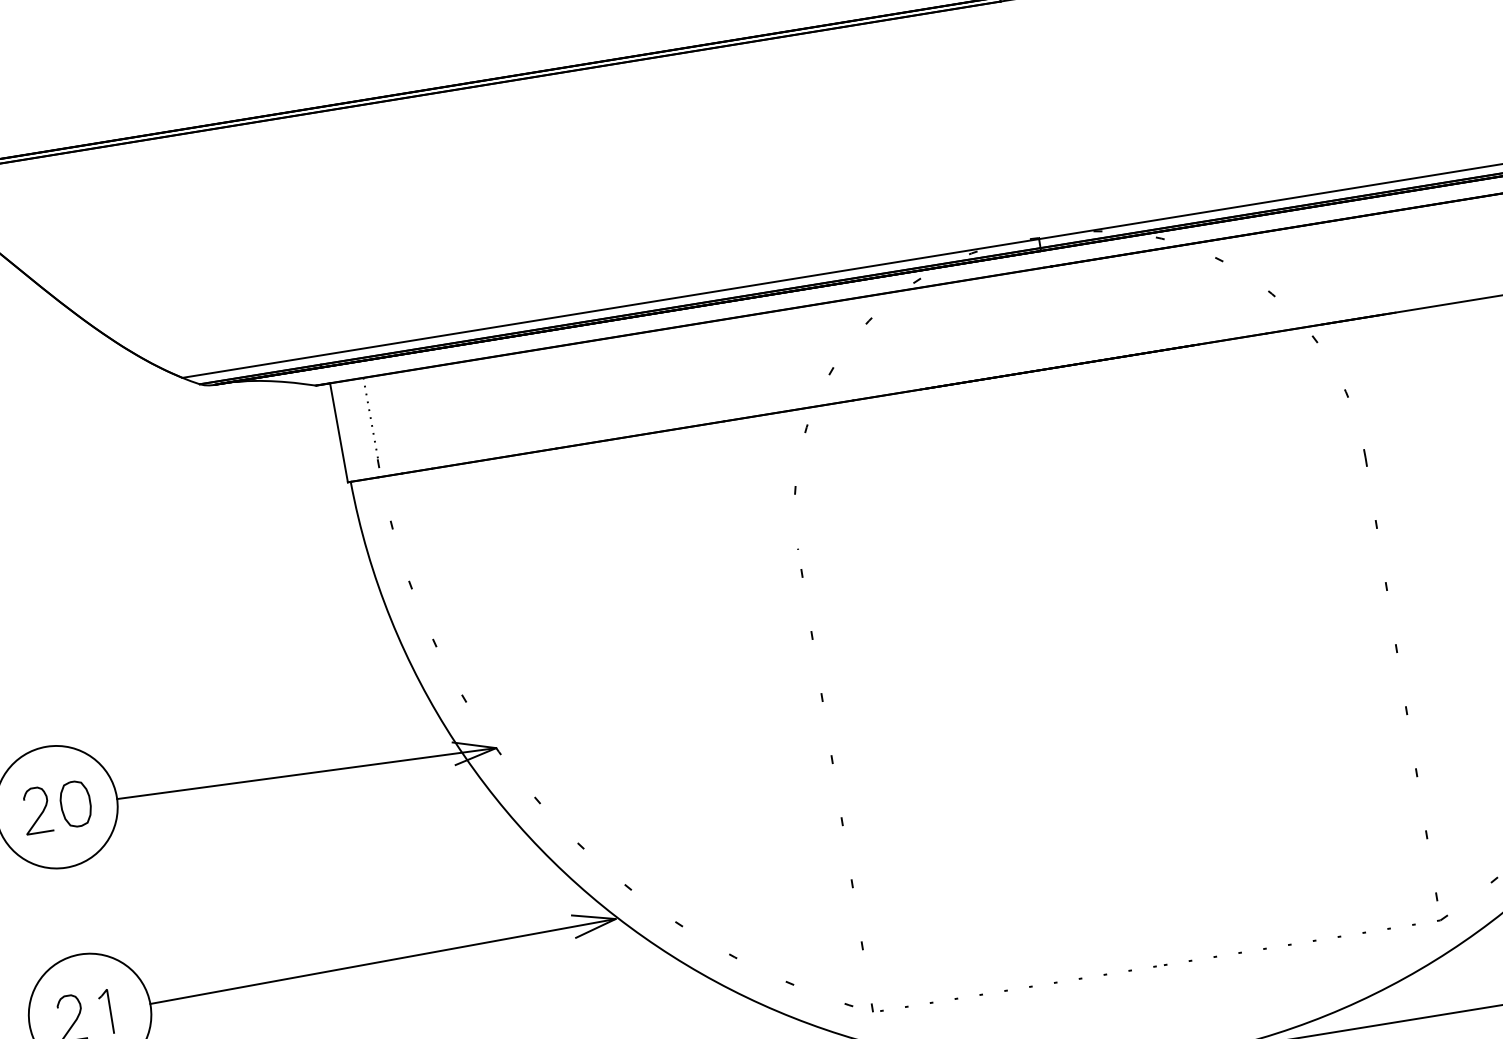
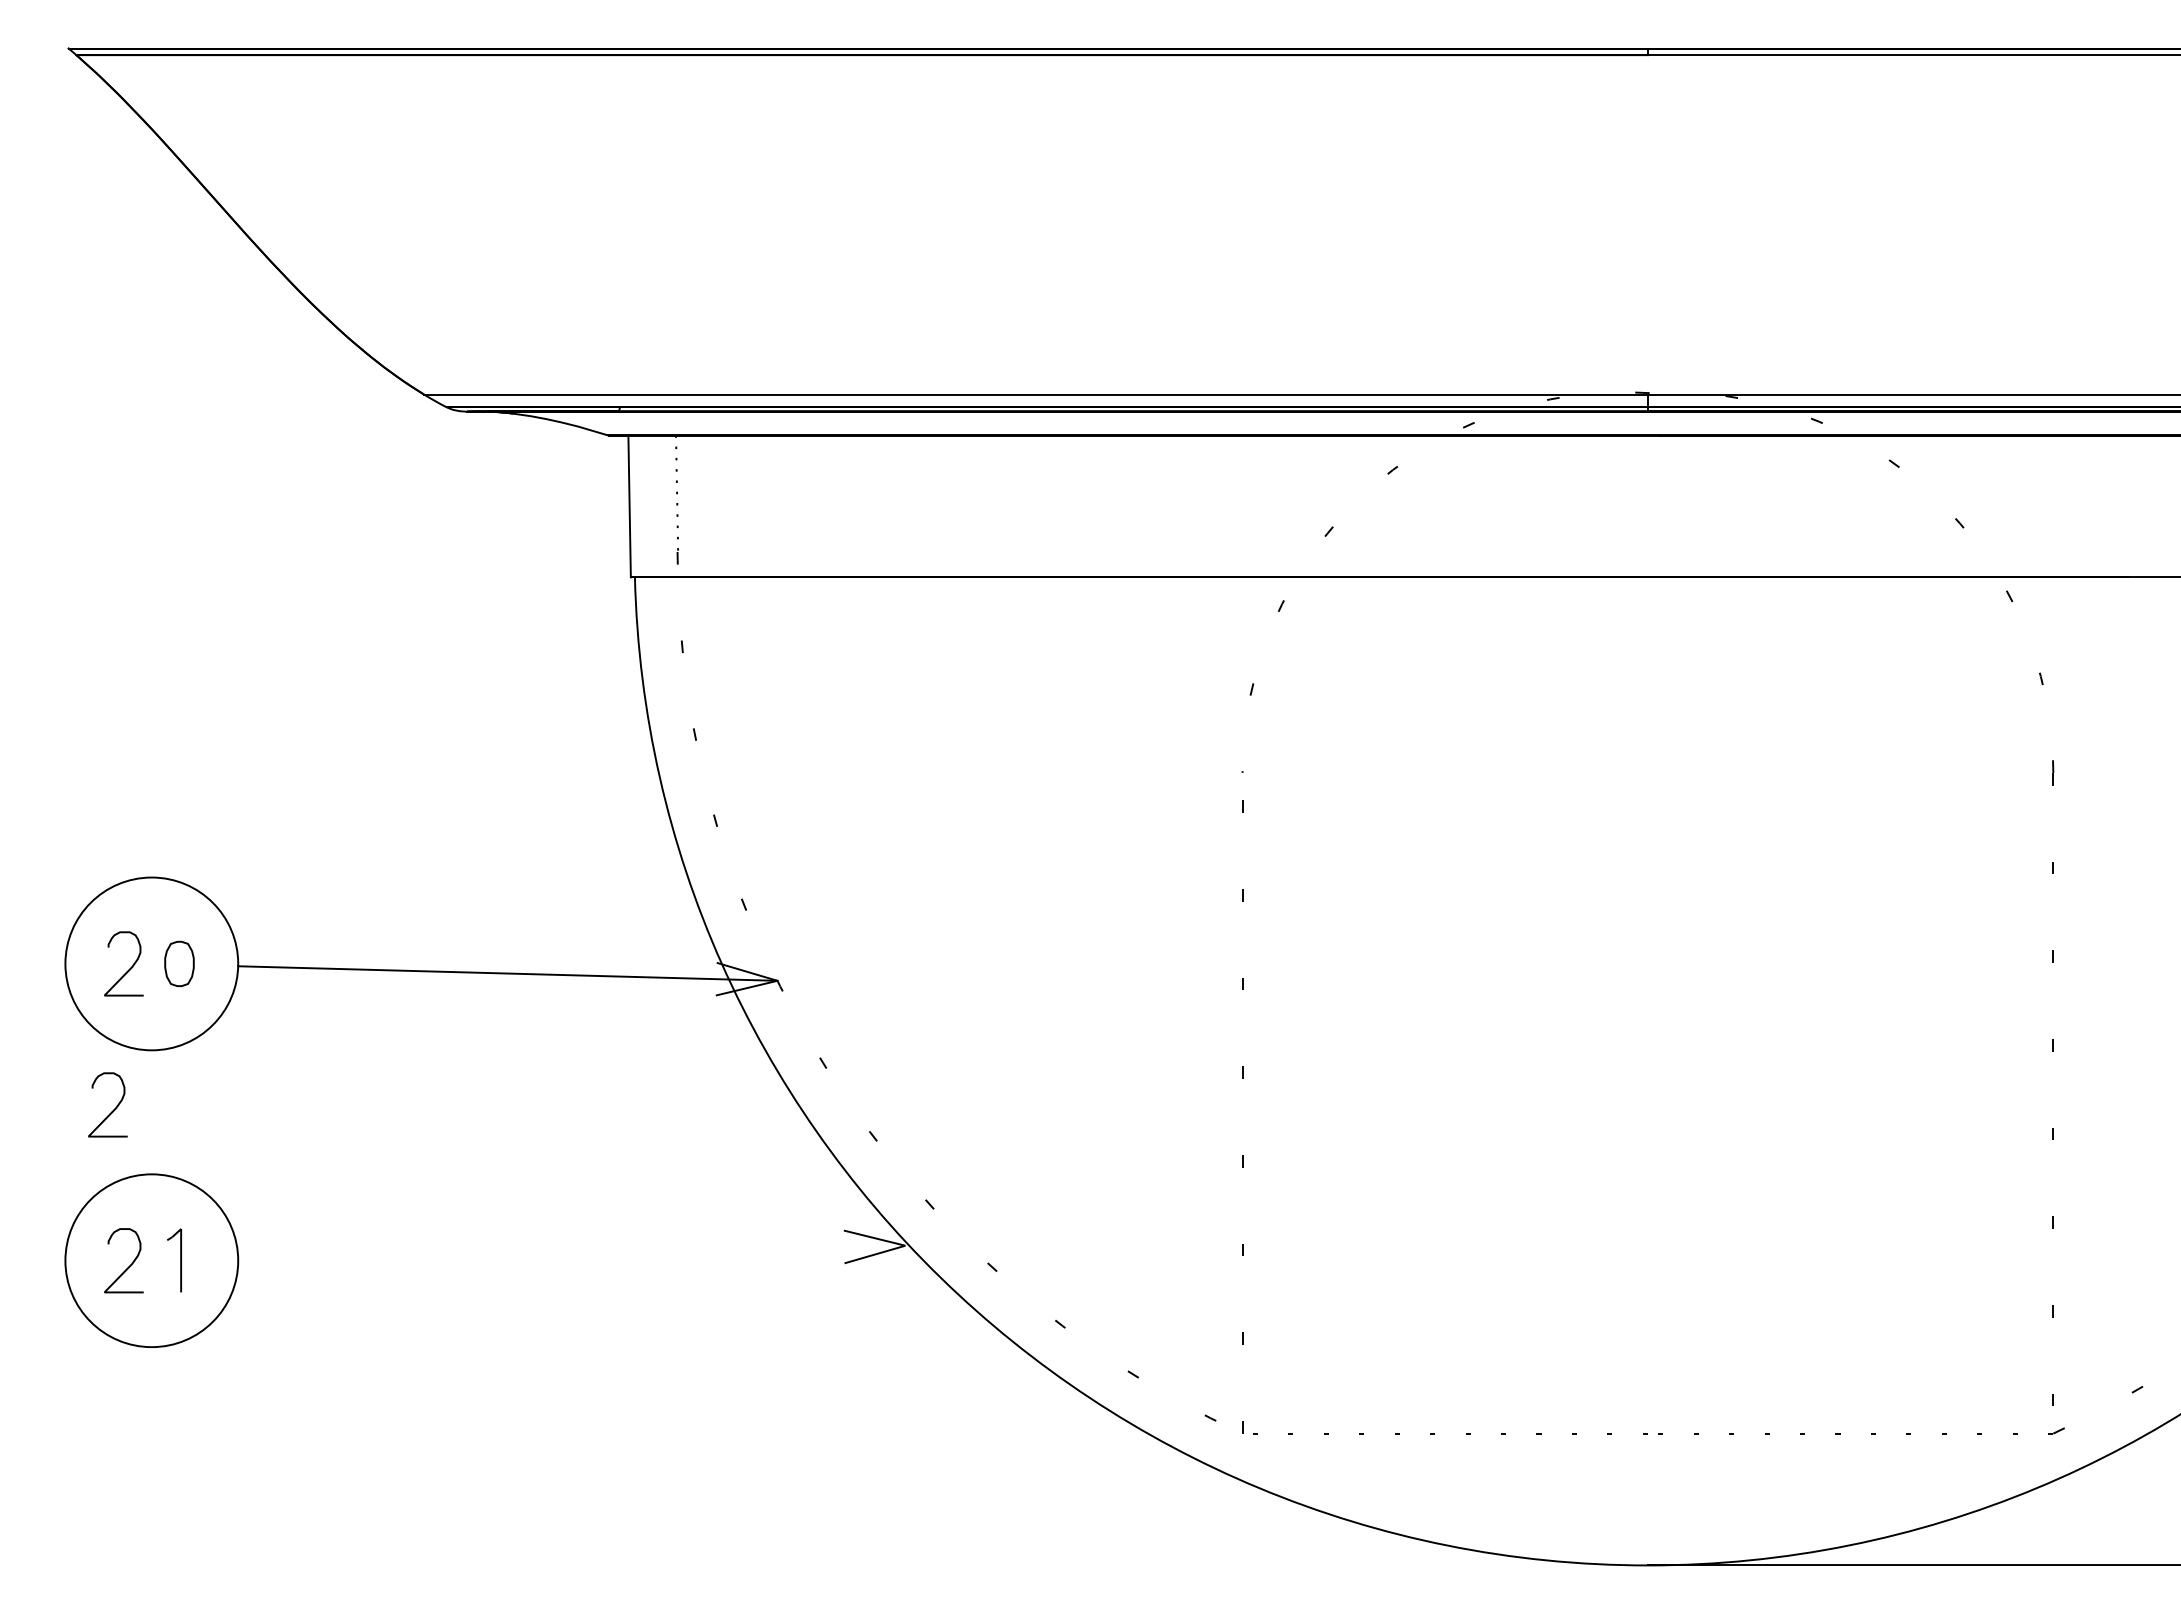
part: (75, 803) -> (179, 963), size x0.7
curve: (46, 913) -> (113, 1109), added
line: (382, 961) -> (571, 1252), removed

